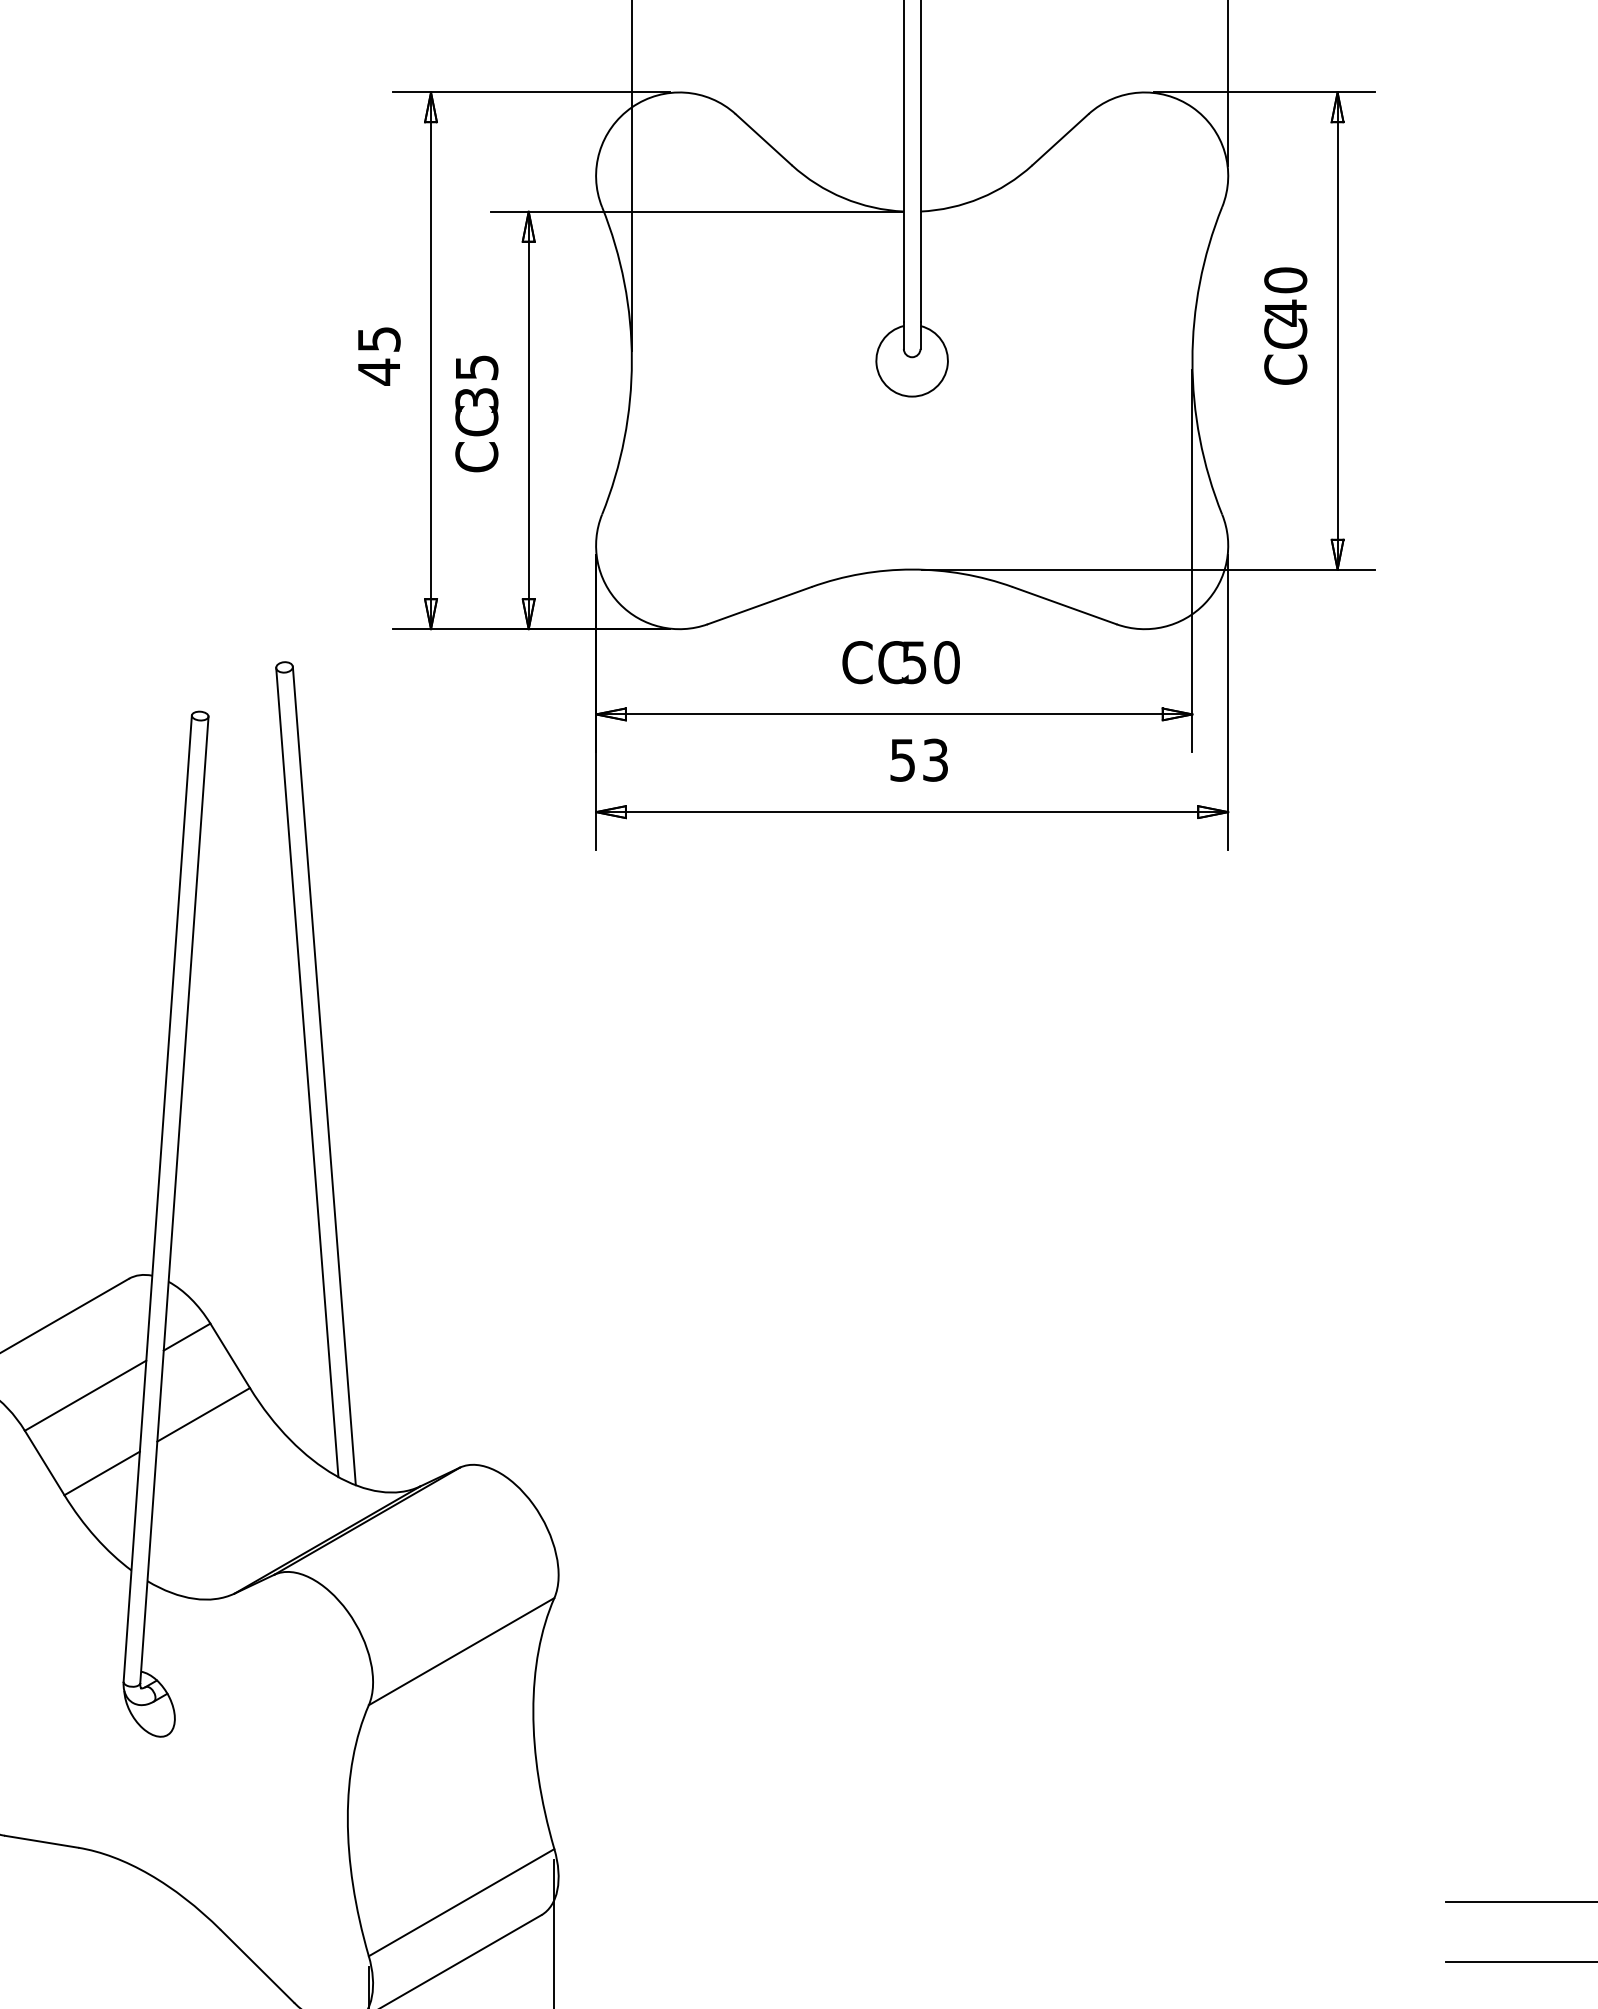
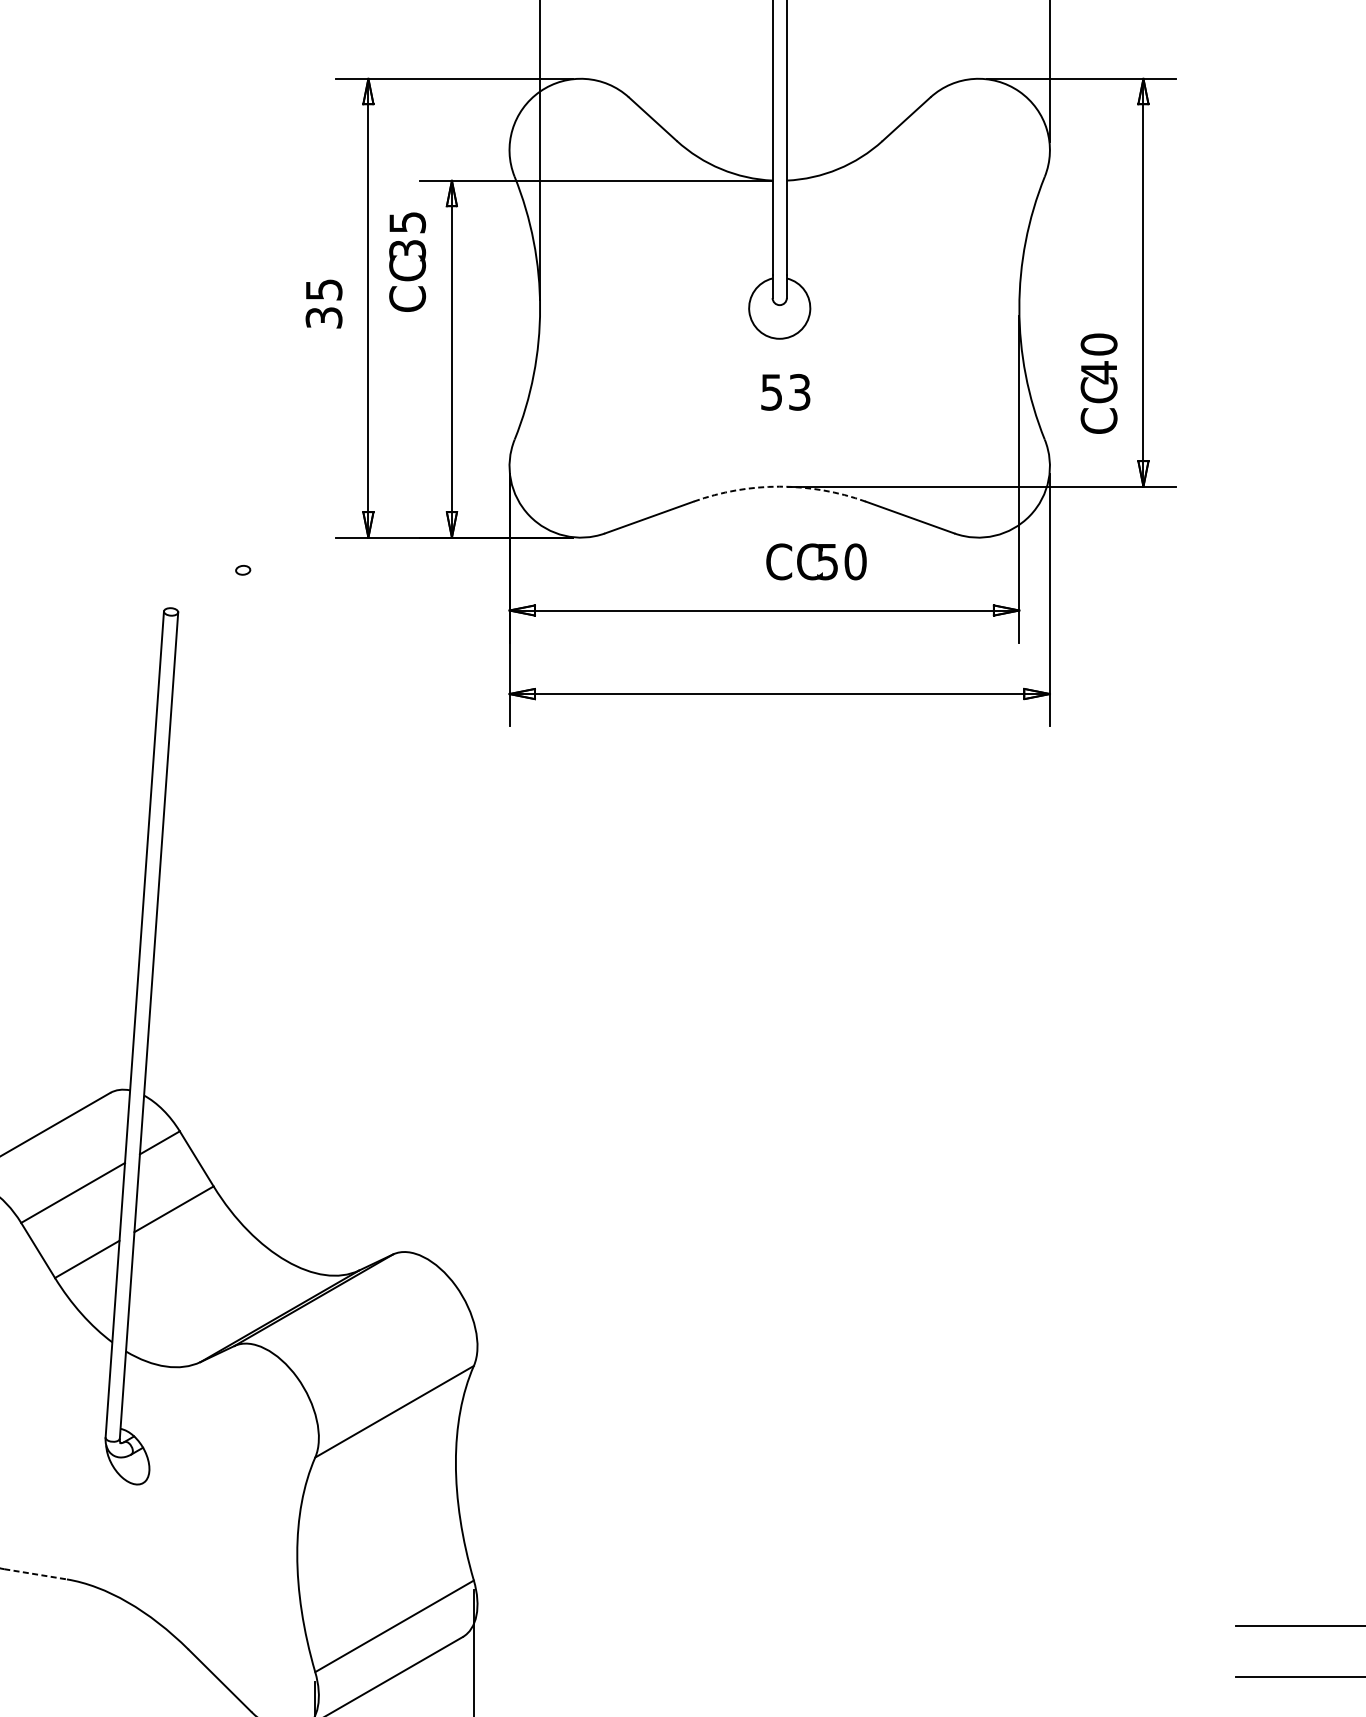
text: (1285, 325) -> (1098, 383), moved
text: (378, 371) -> (323, 317), 45 -> 35
text: (476, 413) -> (407, 261), moved
arc: (912, 569) -> (780, 486), solid -> dashed
text: (900, 662) -> (815, 561), moved
text: (918, 759) -> (785, 391), moved
line: (307, 1072) -> (262, 916), removed
line: (323, 1075) -> (276, 919), removed
line: (42, 1841) -> (36, 1574), solid -> dashed

